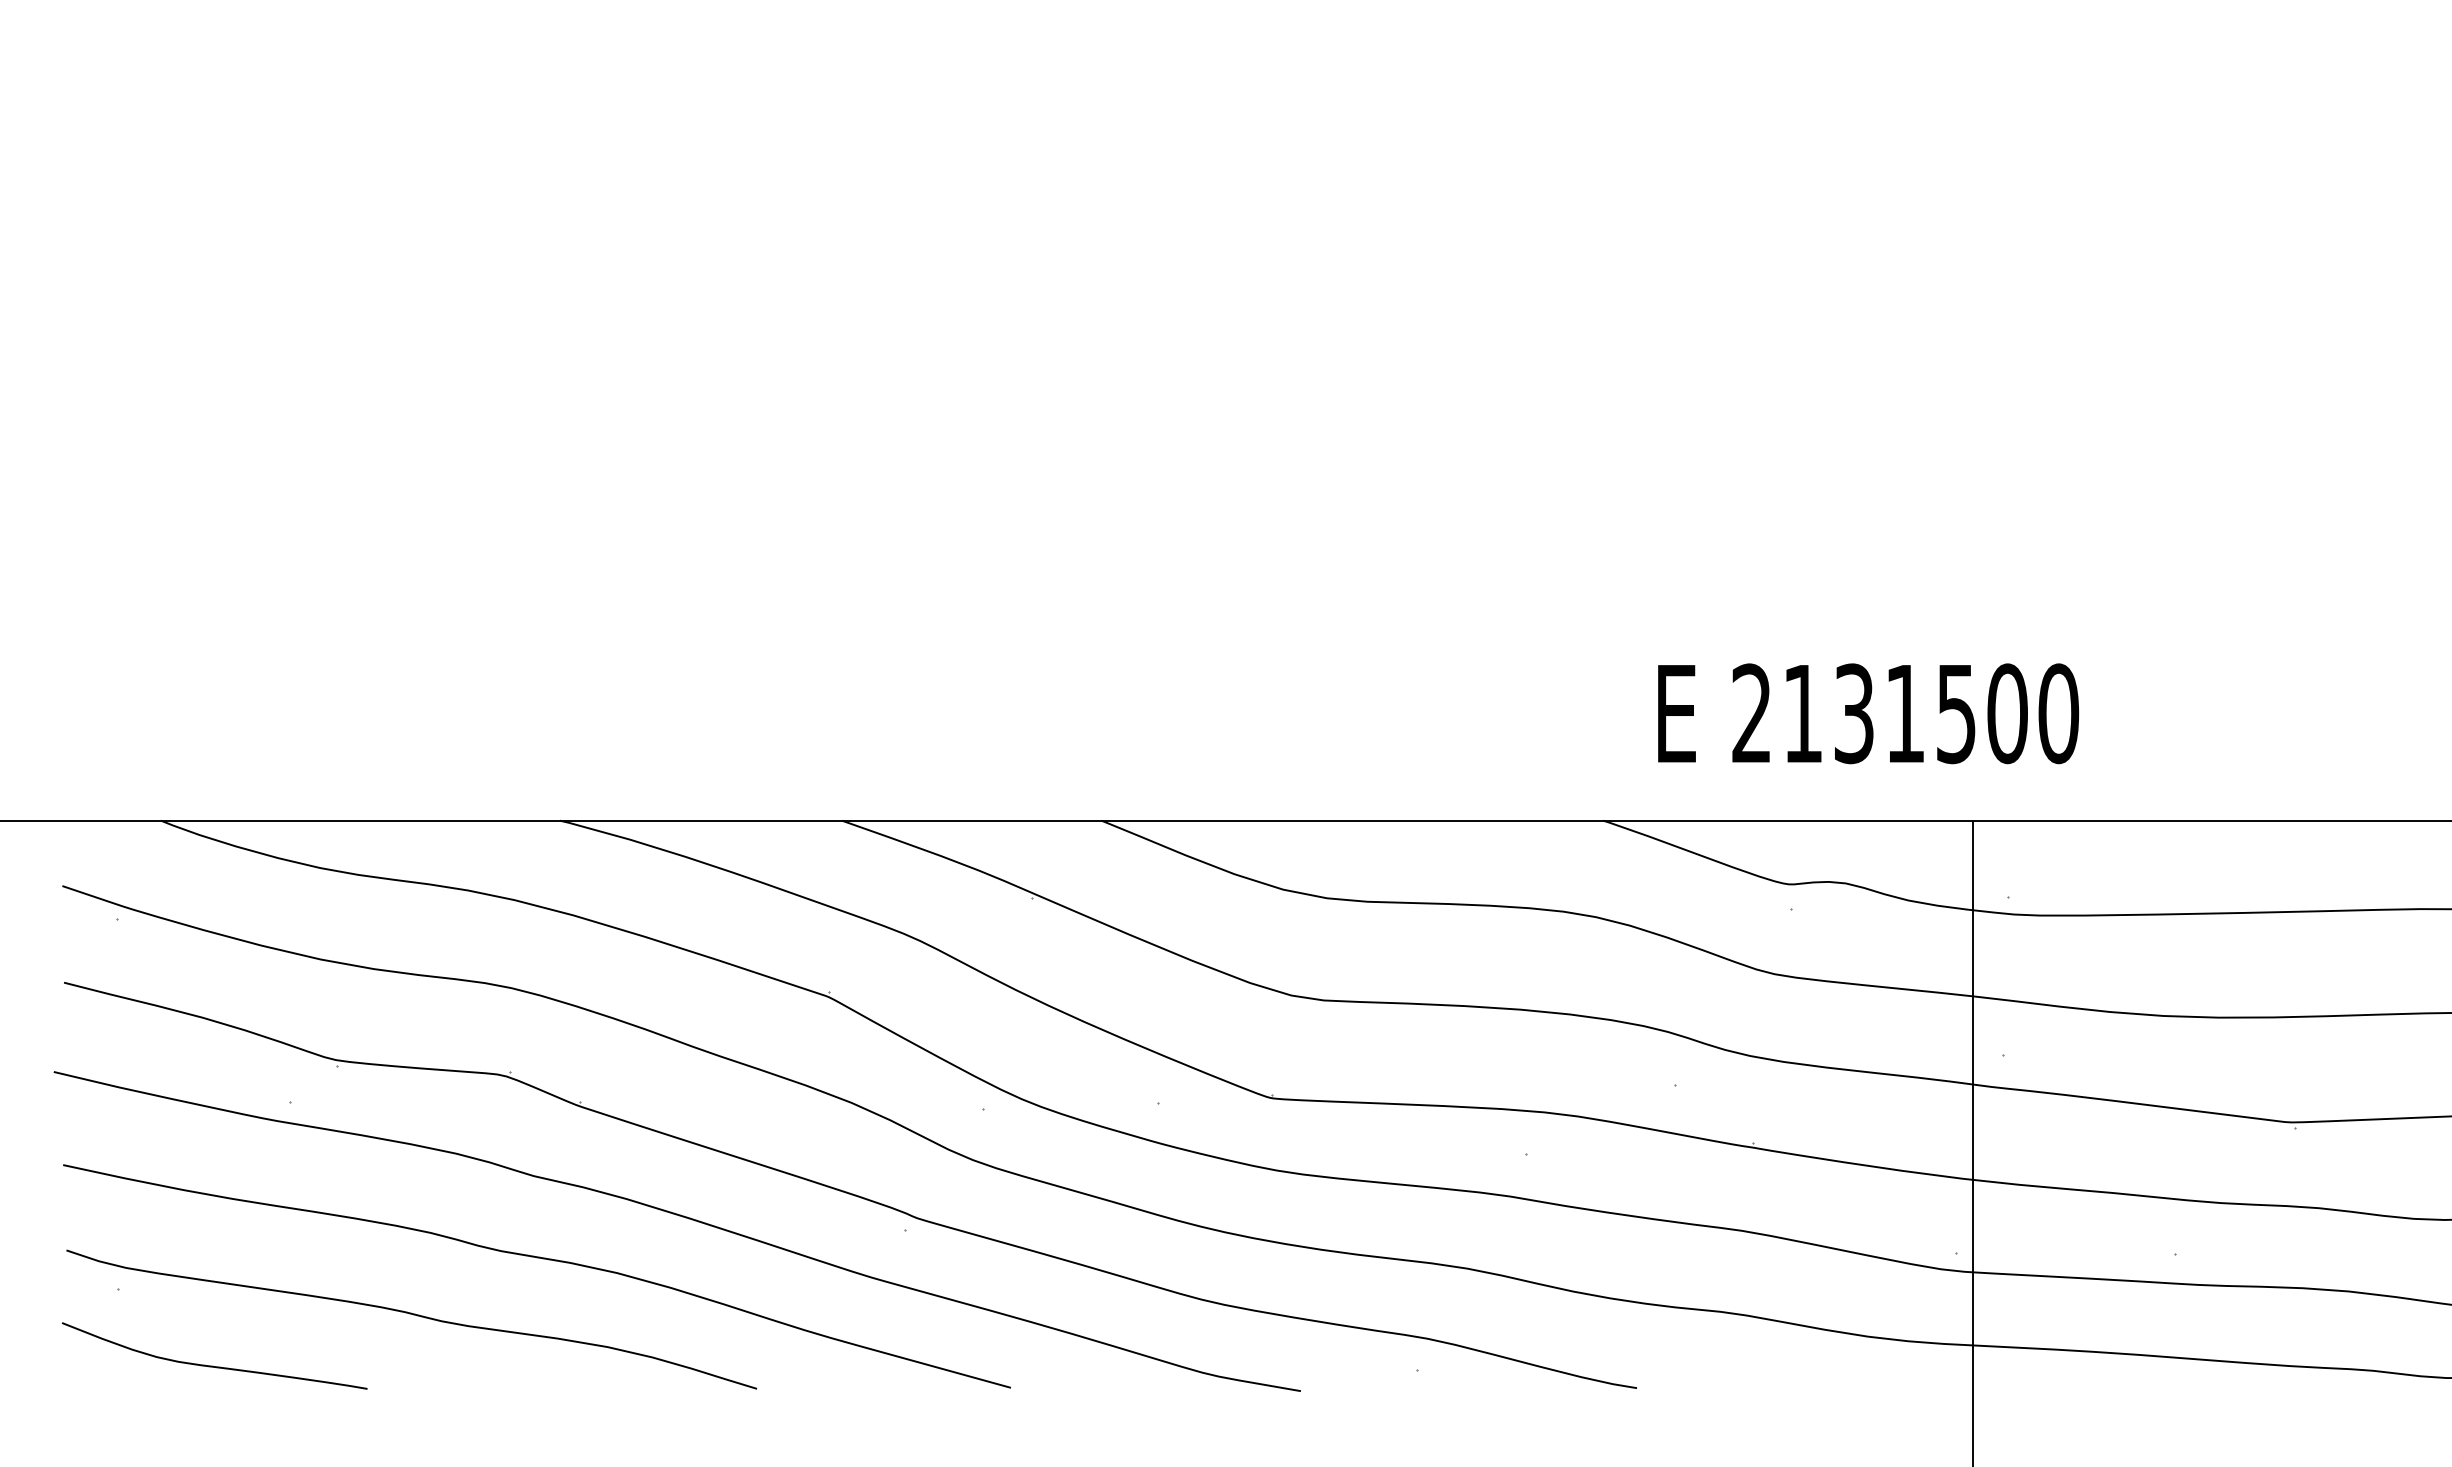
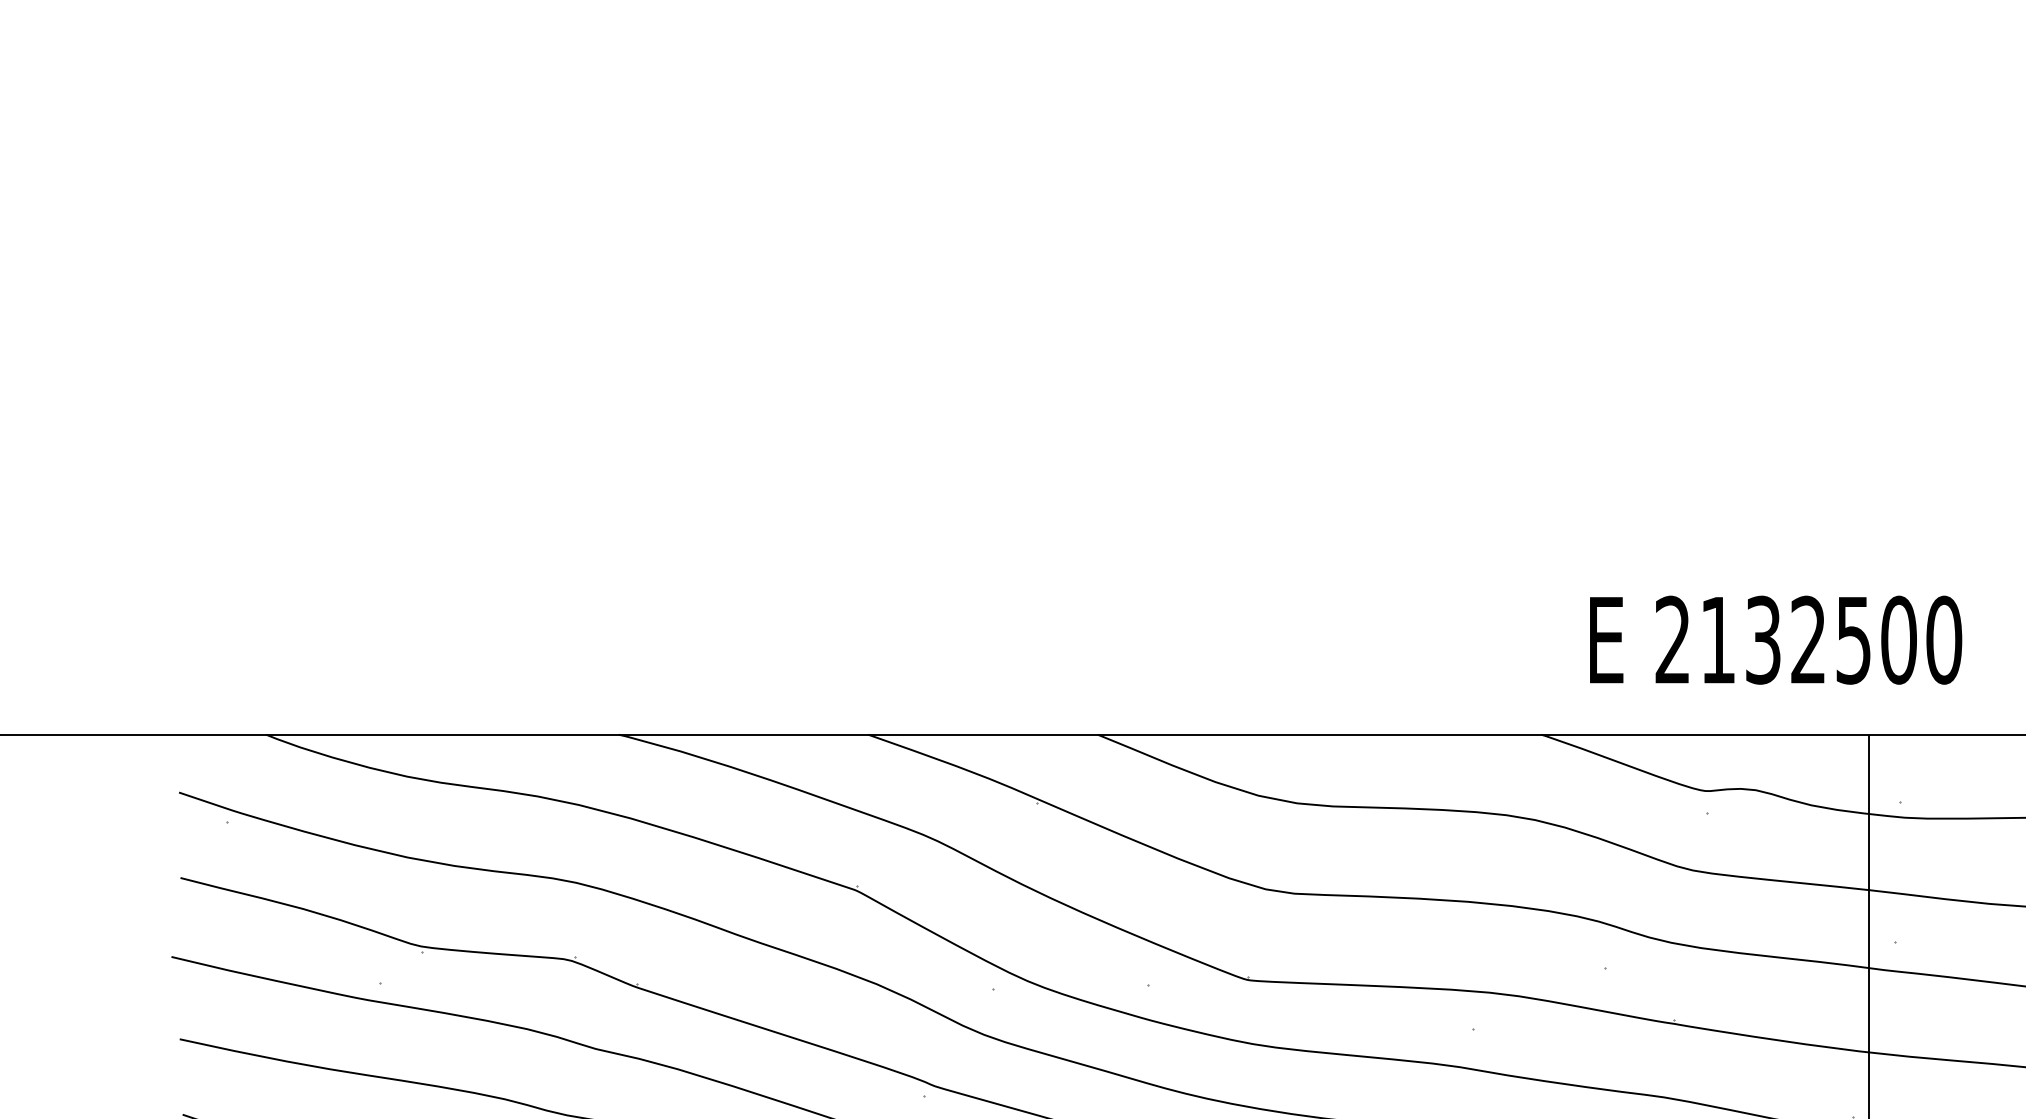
text: (1904, 712) -> (1807, 639), 2131500 -> 2132500

